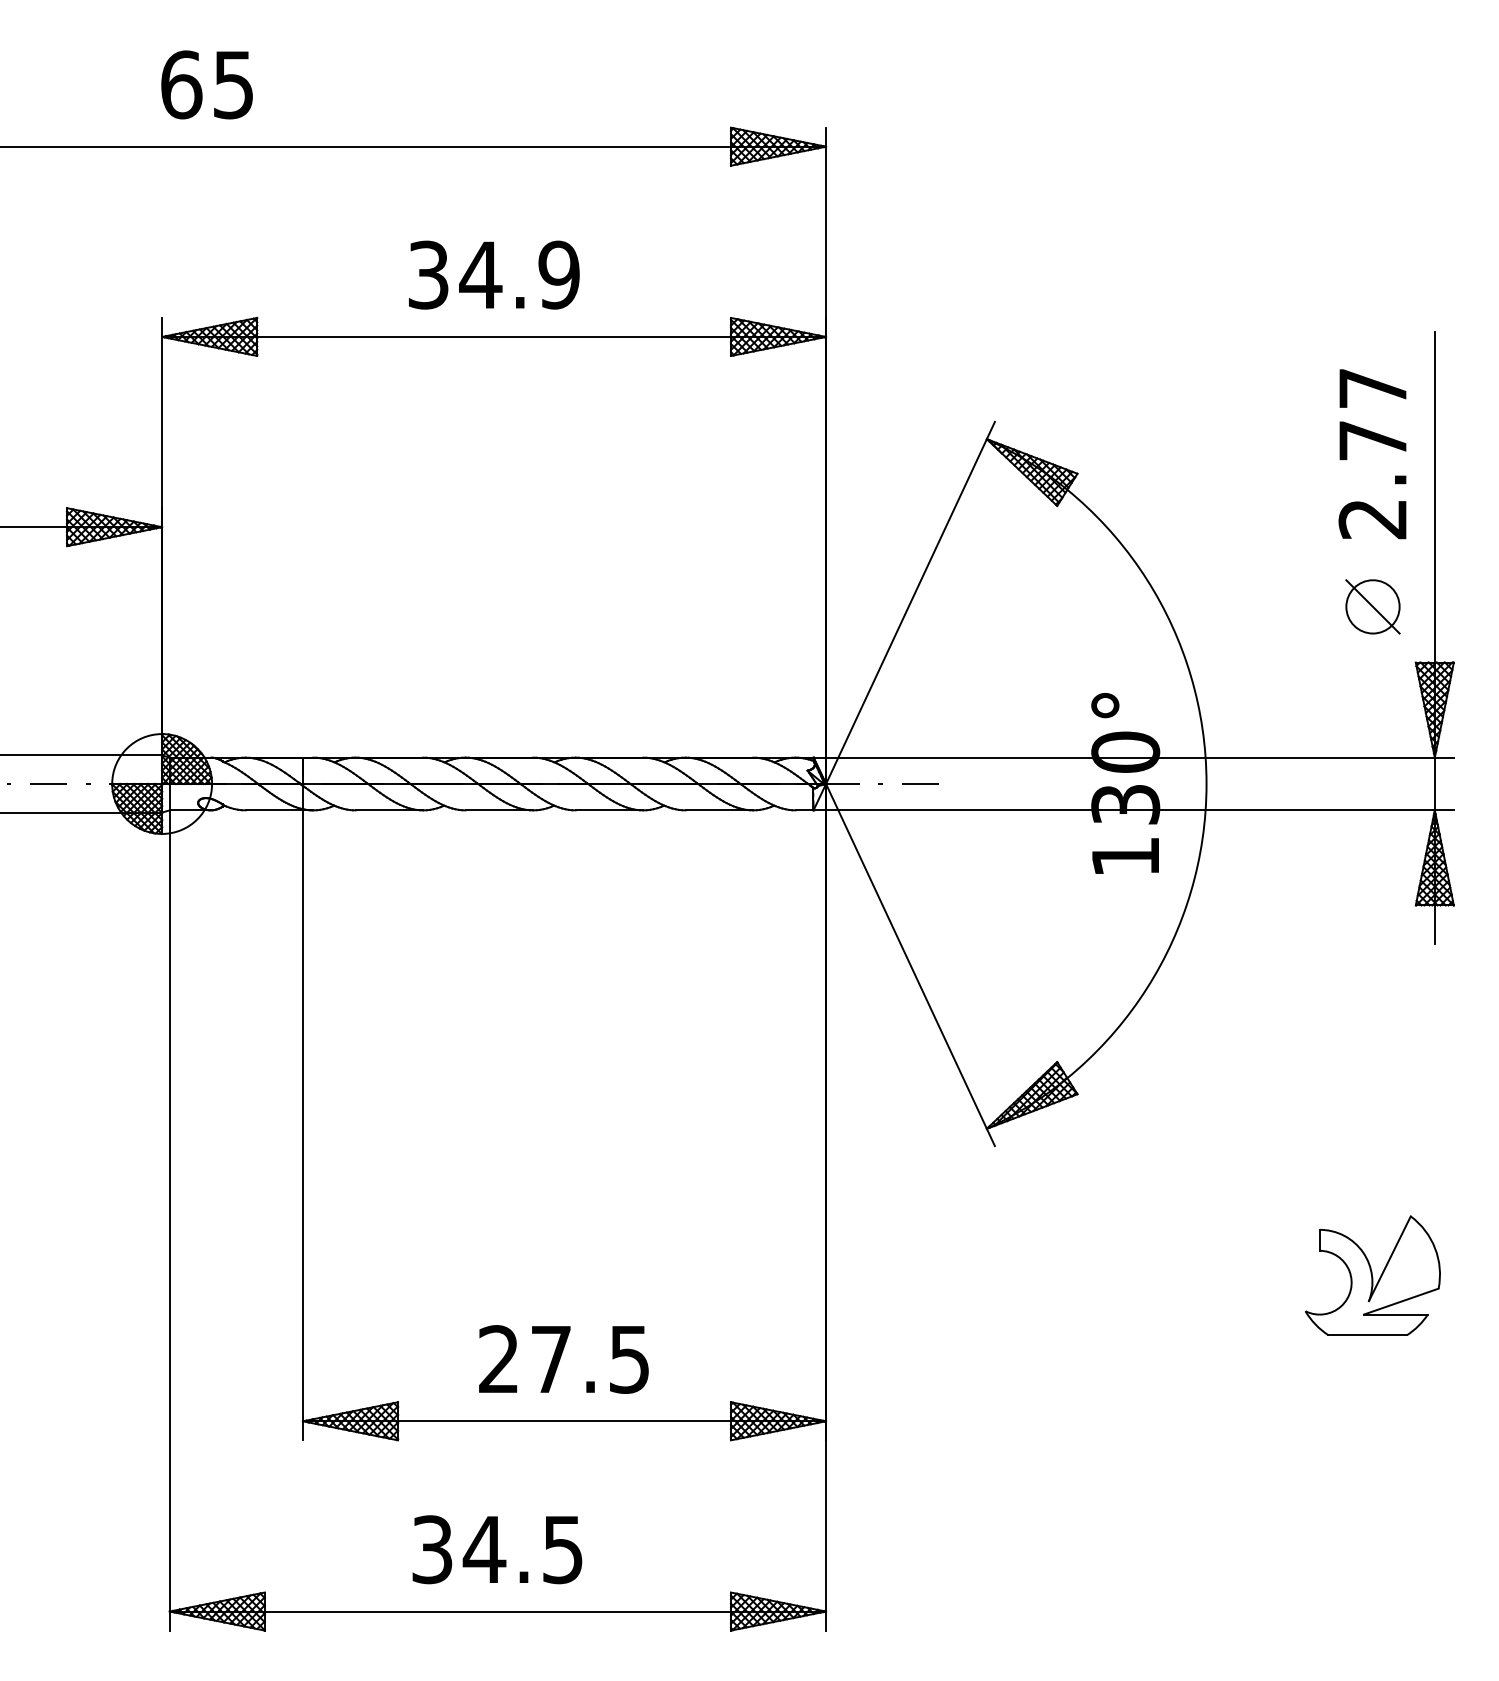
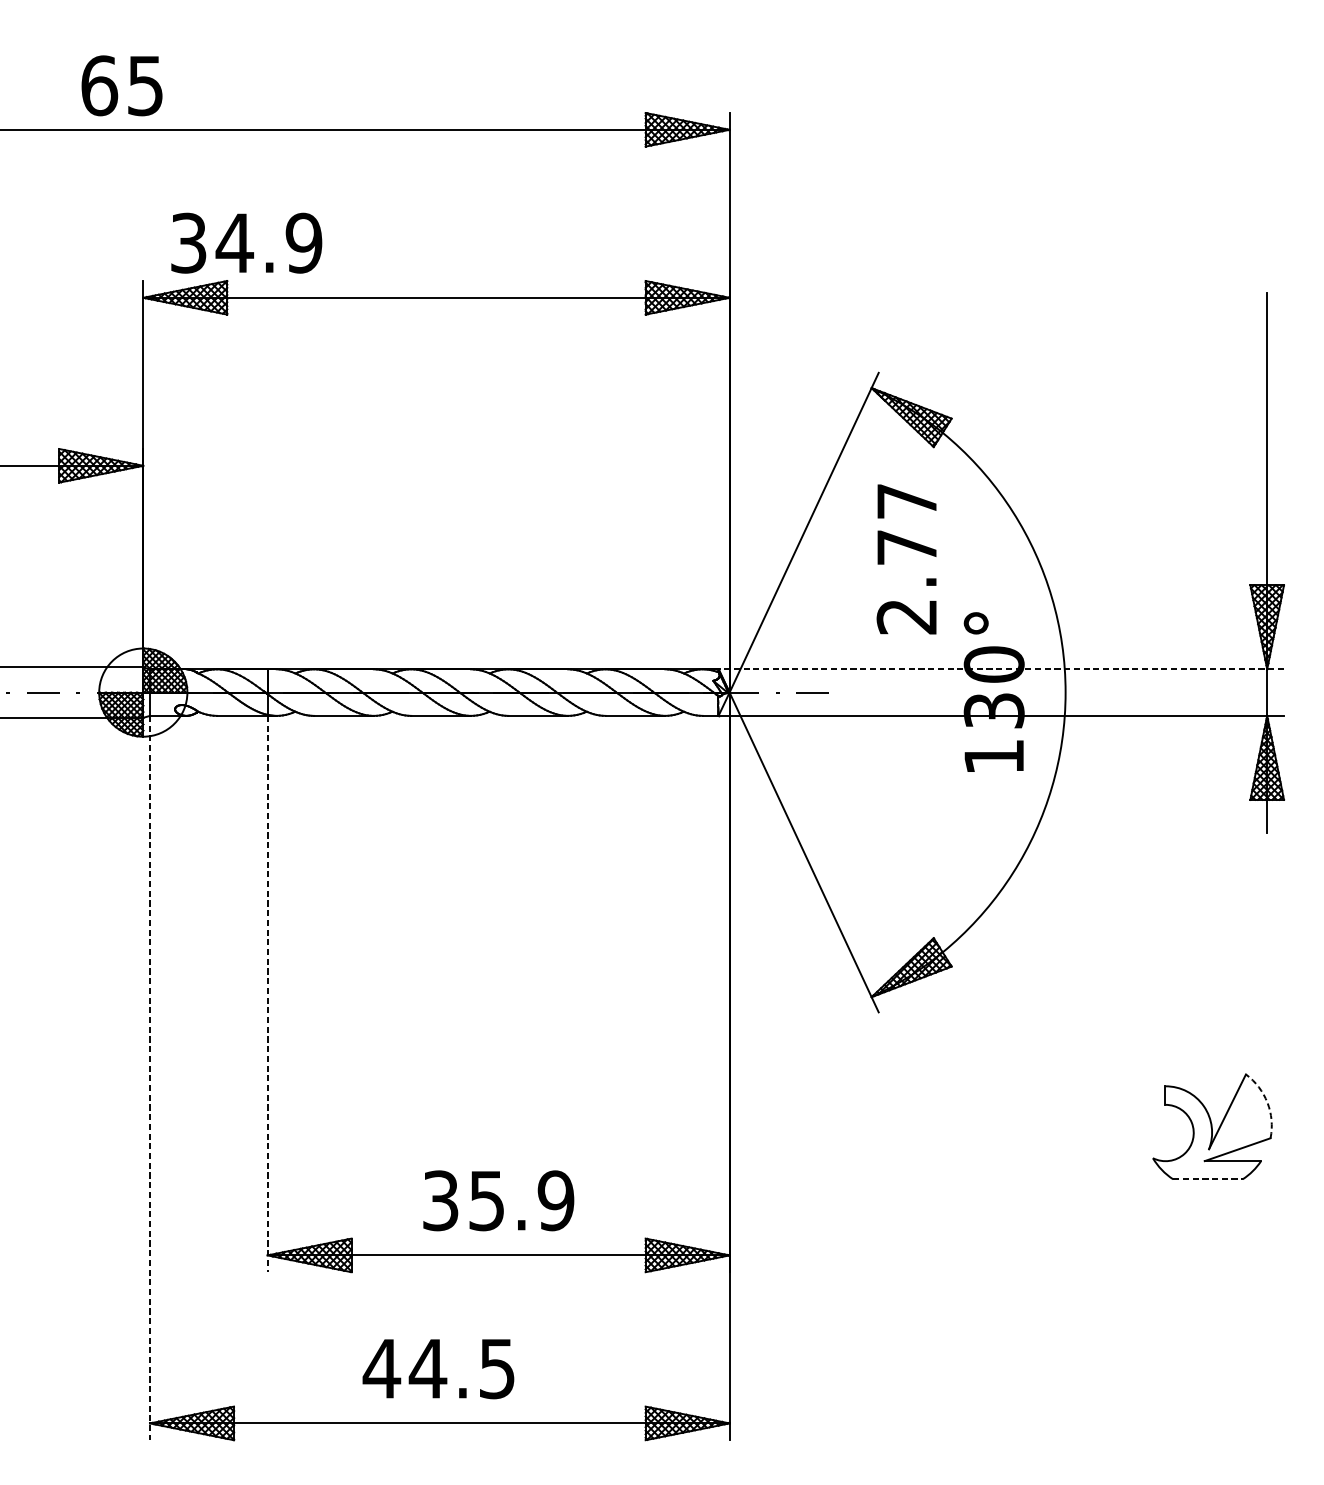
text: (206, 84) -> (121, 85), moved
text: (494, 274) -> (246, 242), moved
text: (1372, 454) -> (906, 559), moved
part: (1372, 606) -> (1212, 535), removed
line: (1133, 757) -> (1001, 669), solid -> dashed
line: (302, 1125) -> (267, 994), solid -> dashed
line: (169, 1220) -> (149, 1078), solid -> dashed
arc: (1435, 1248) -> (1267, 1102), solid -> dashed
line: (1368, 1335) -> (1208, 1179), solid -> dashed
text: (564, 1359) -> (498, 1200), 27.5 -> 35.9
text: (432, 1549) -> (382, 1368), 34.5 -> 44.5

